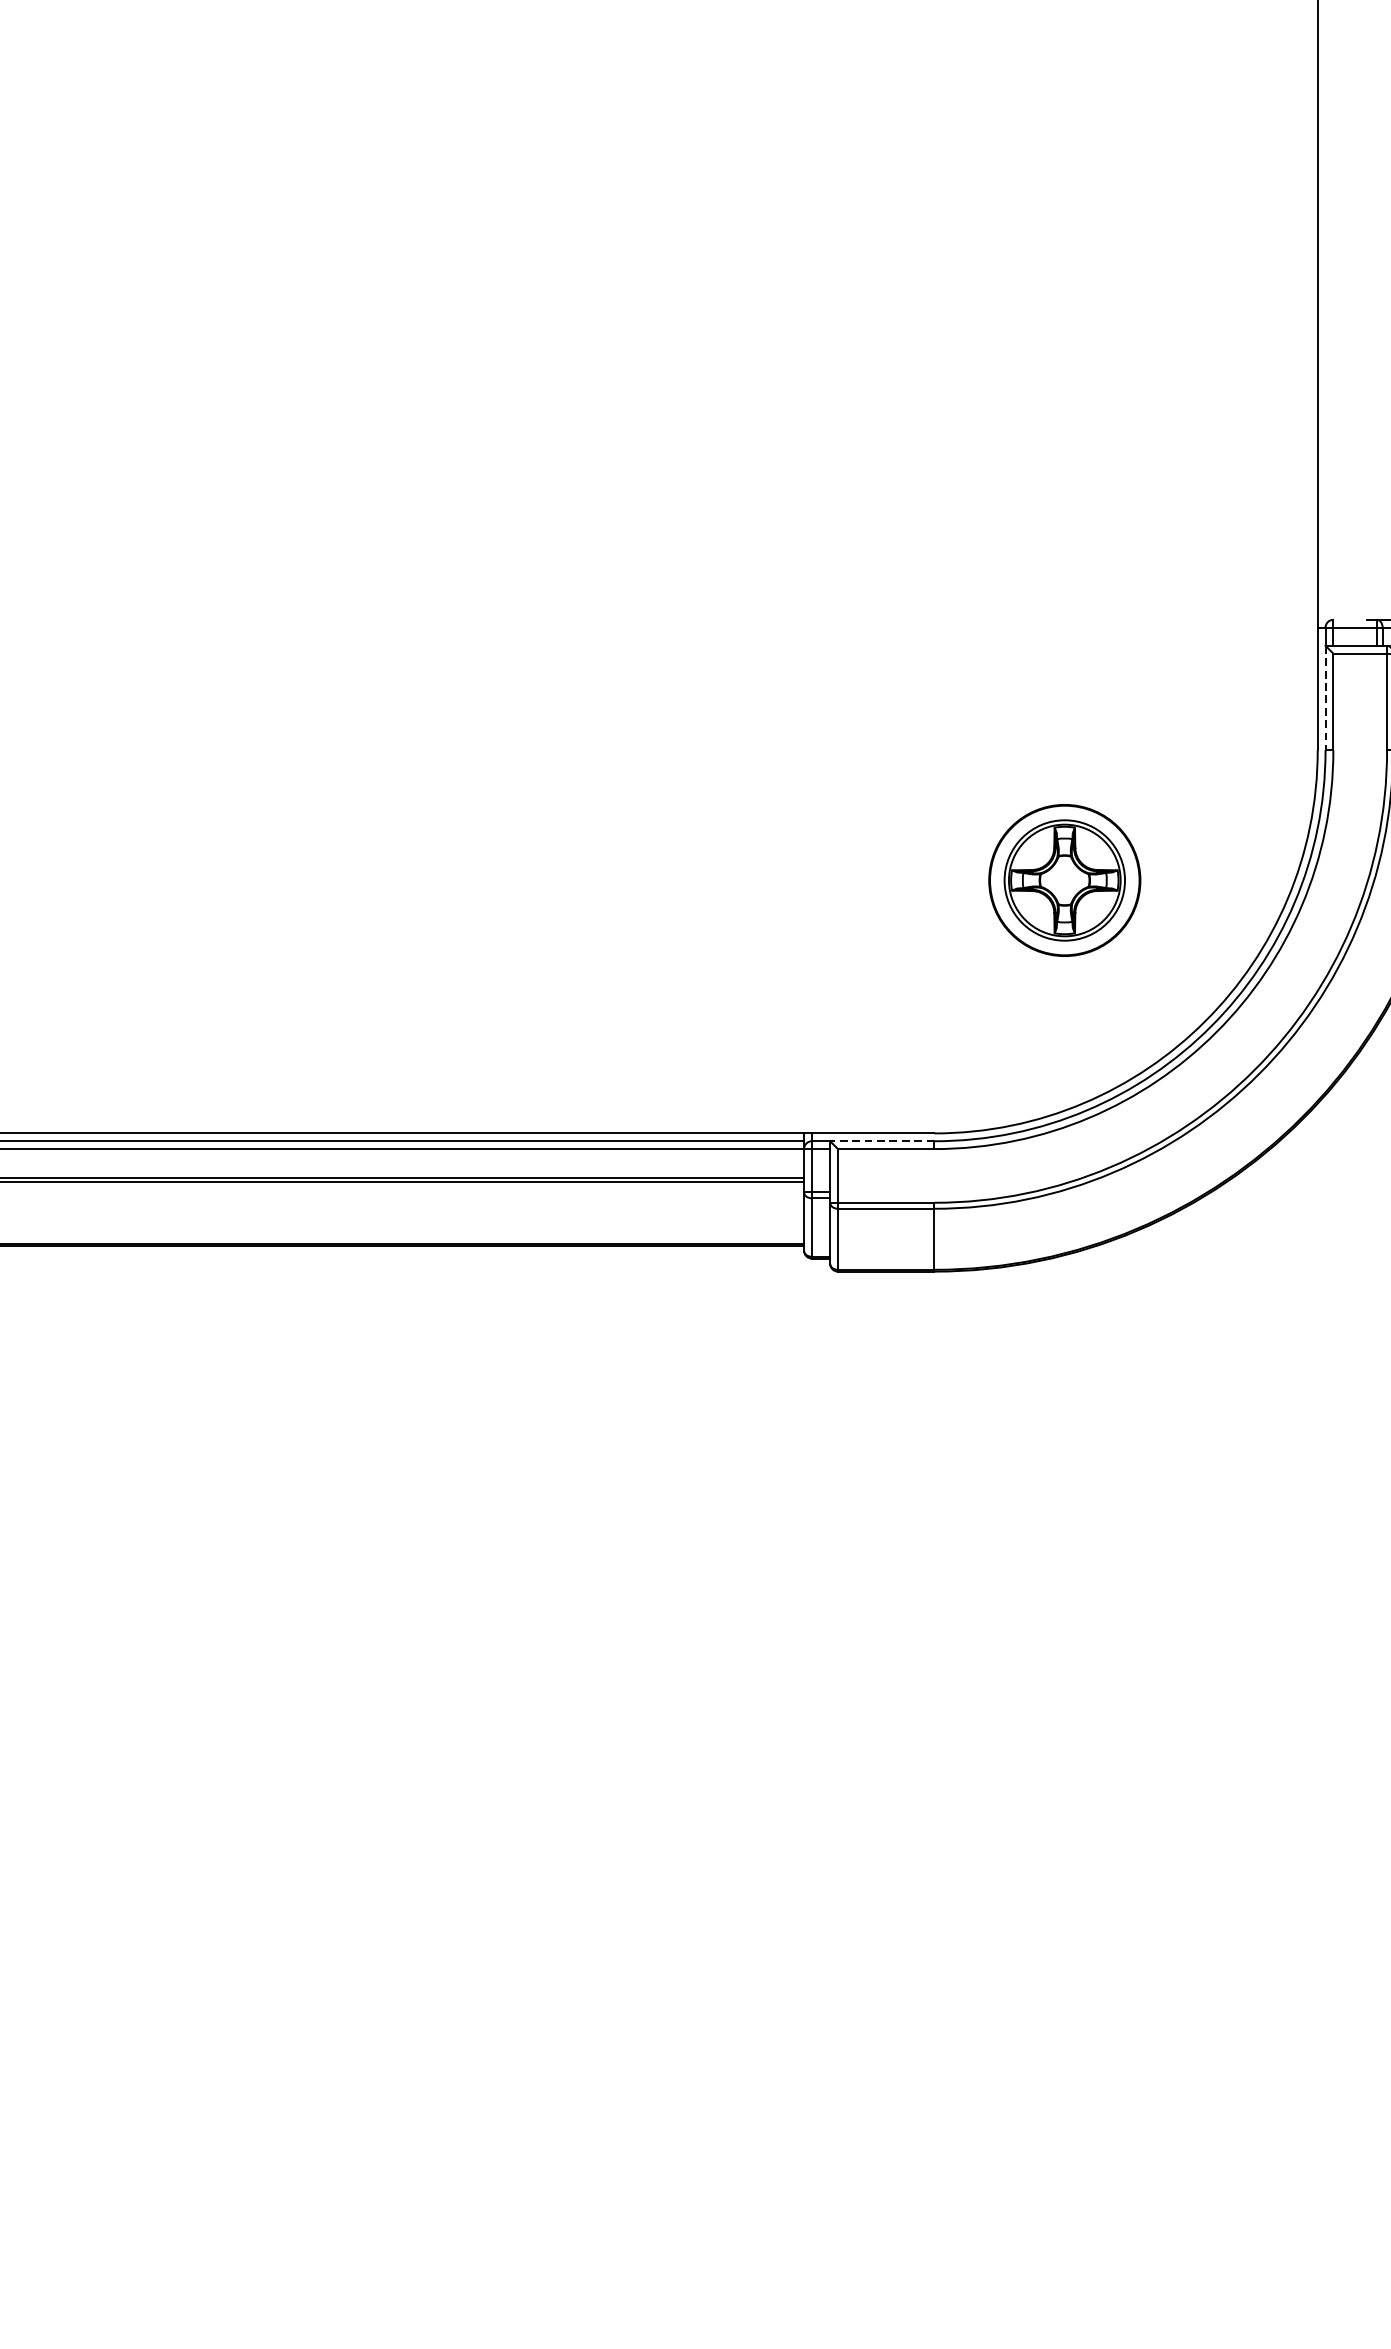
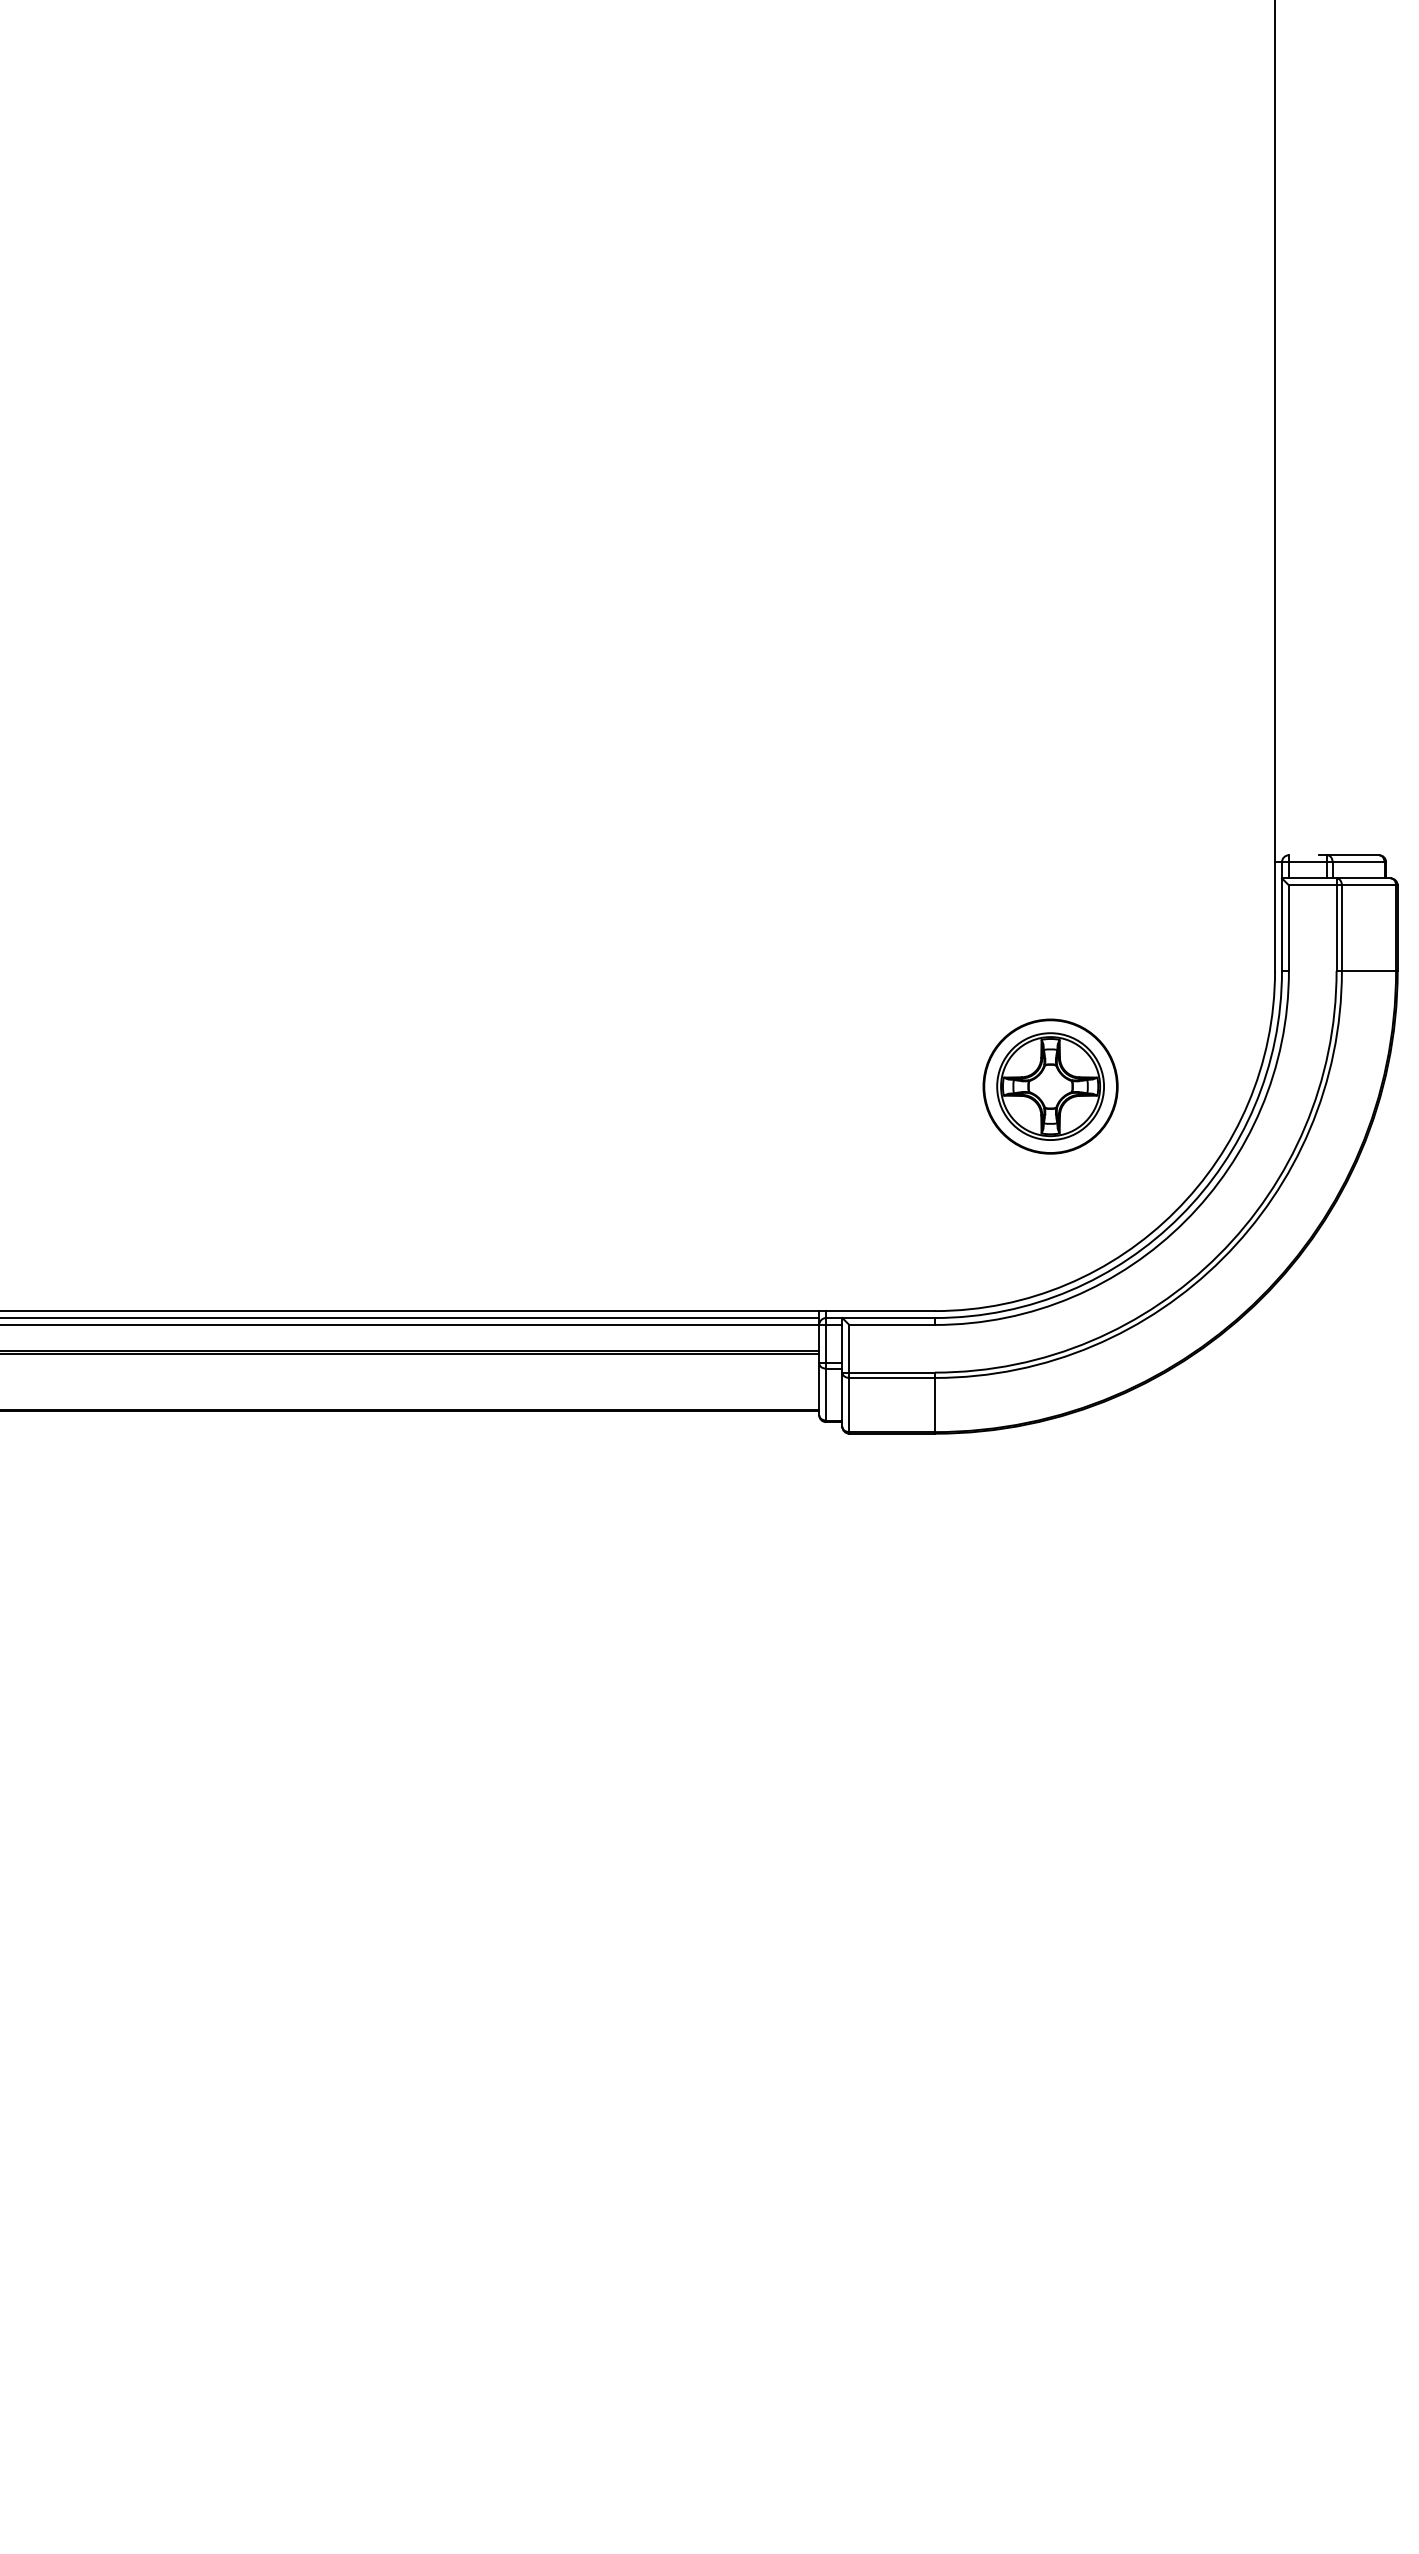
line: (1324, 698) -> (1281, 925), dashed -> solid
line: (882, 1141) -> (888, 1318), dashed -> solid

